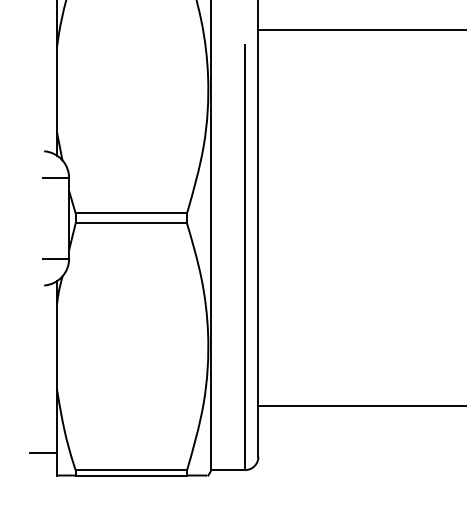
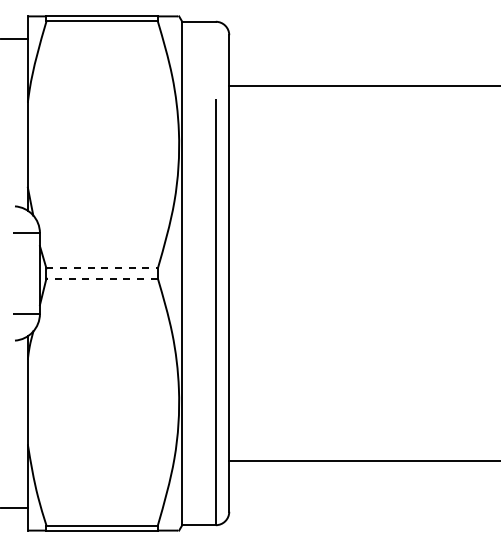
line: (131, 213) -> (102, 268), solid -> dashed
line: (131, 223) -> (102, 278), solid -> dashed

